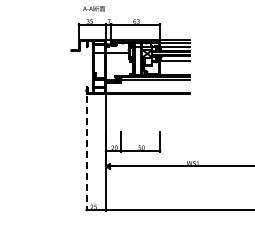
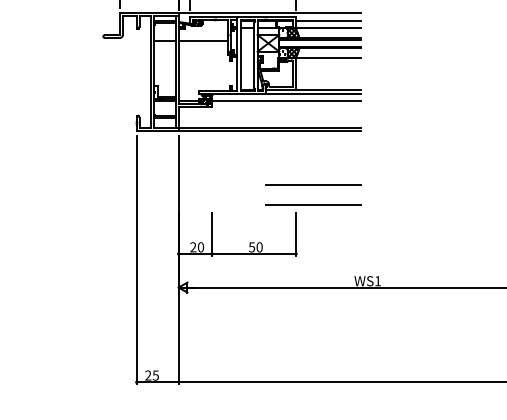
line: (167, 119) -> (312, 185), added
line: (167, 128) -> (312, 205), added
line: (86, 154) -> (136, 261), dashed -> solid

